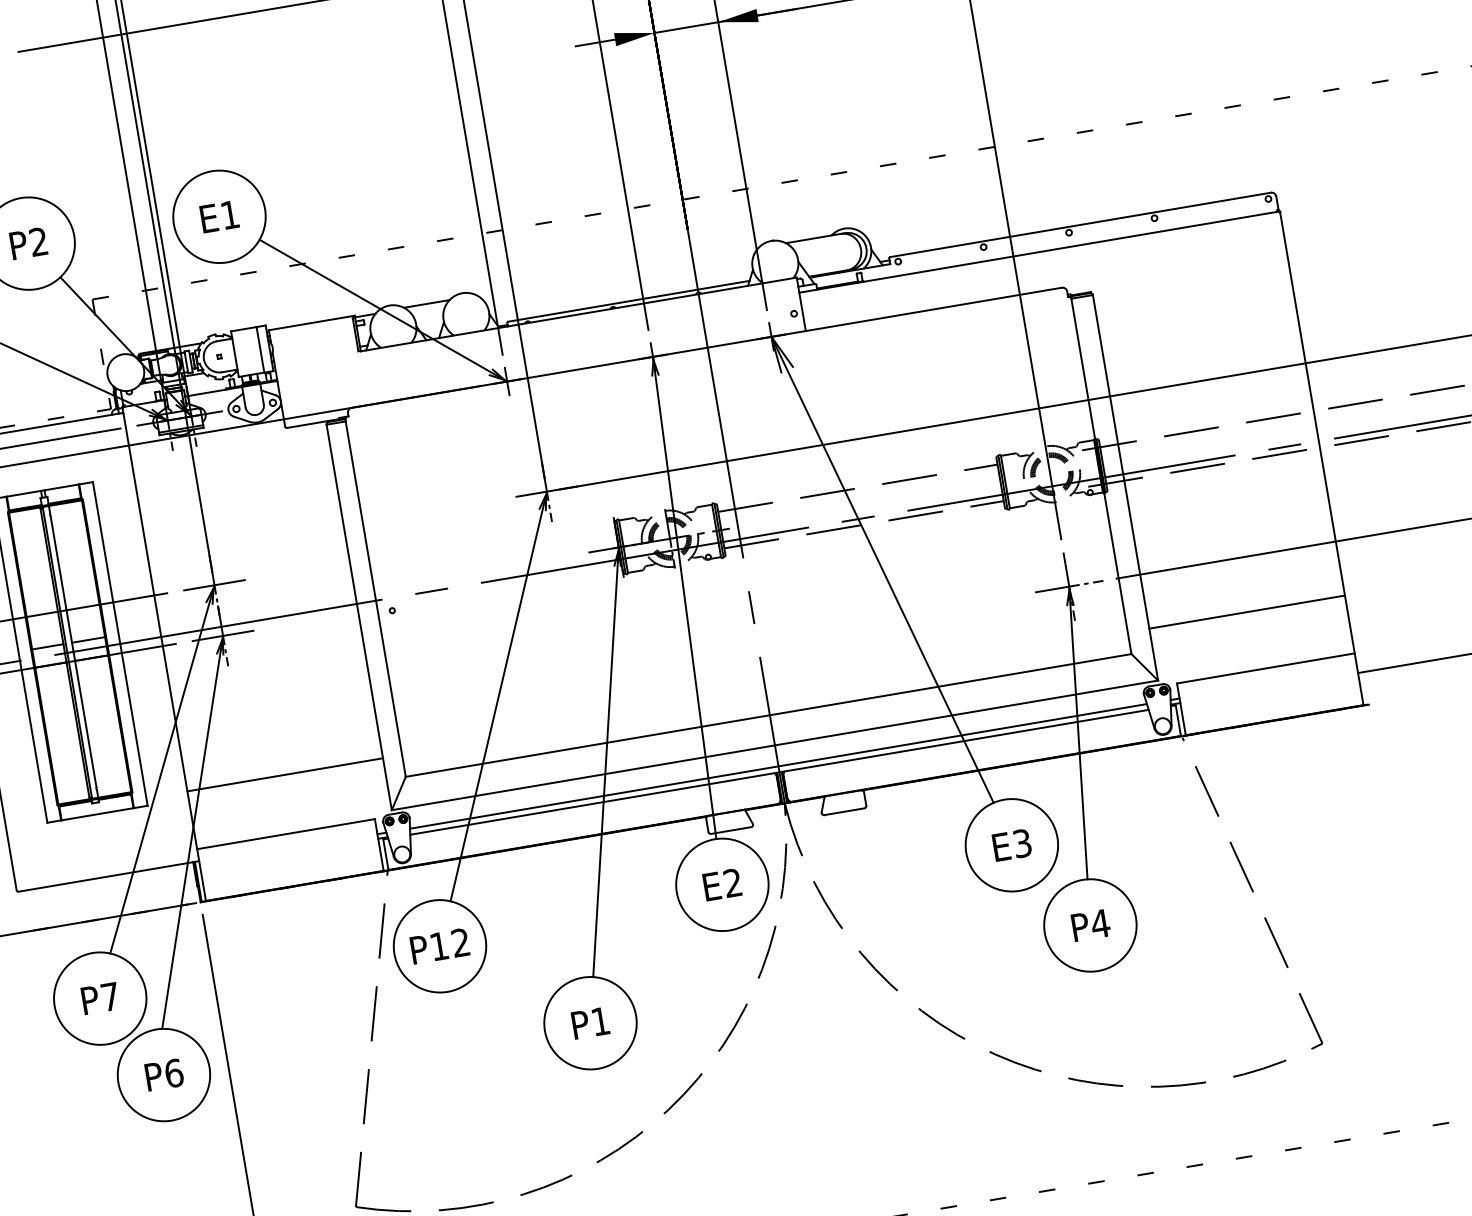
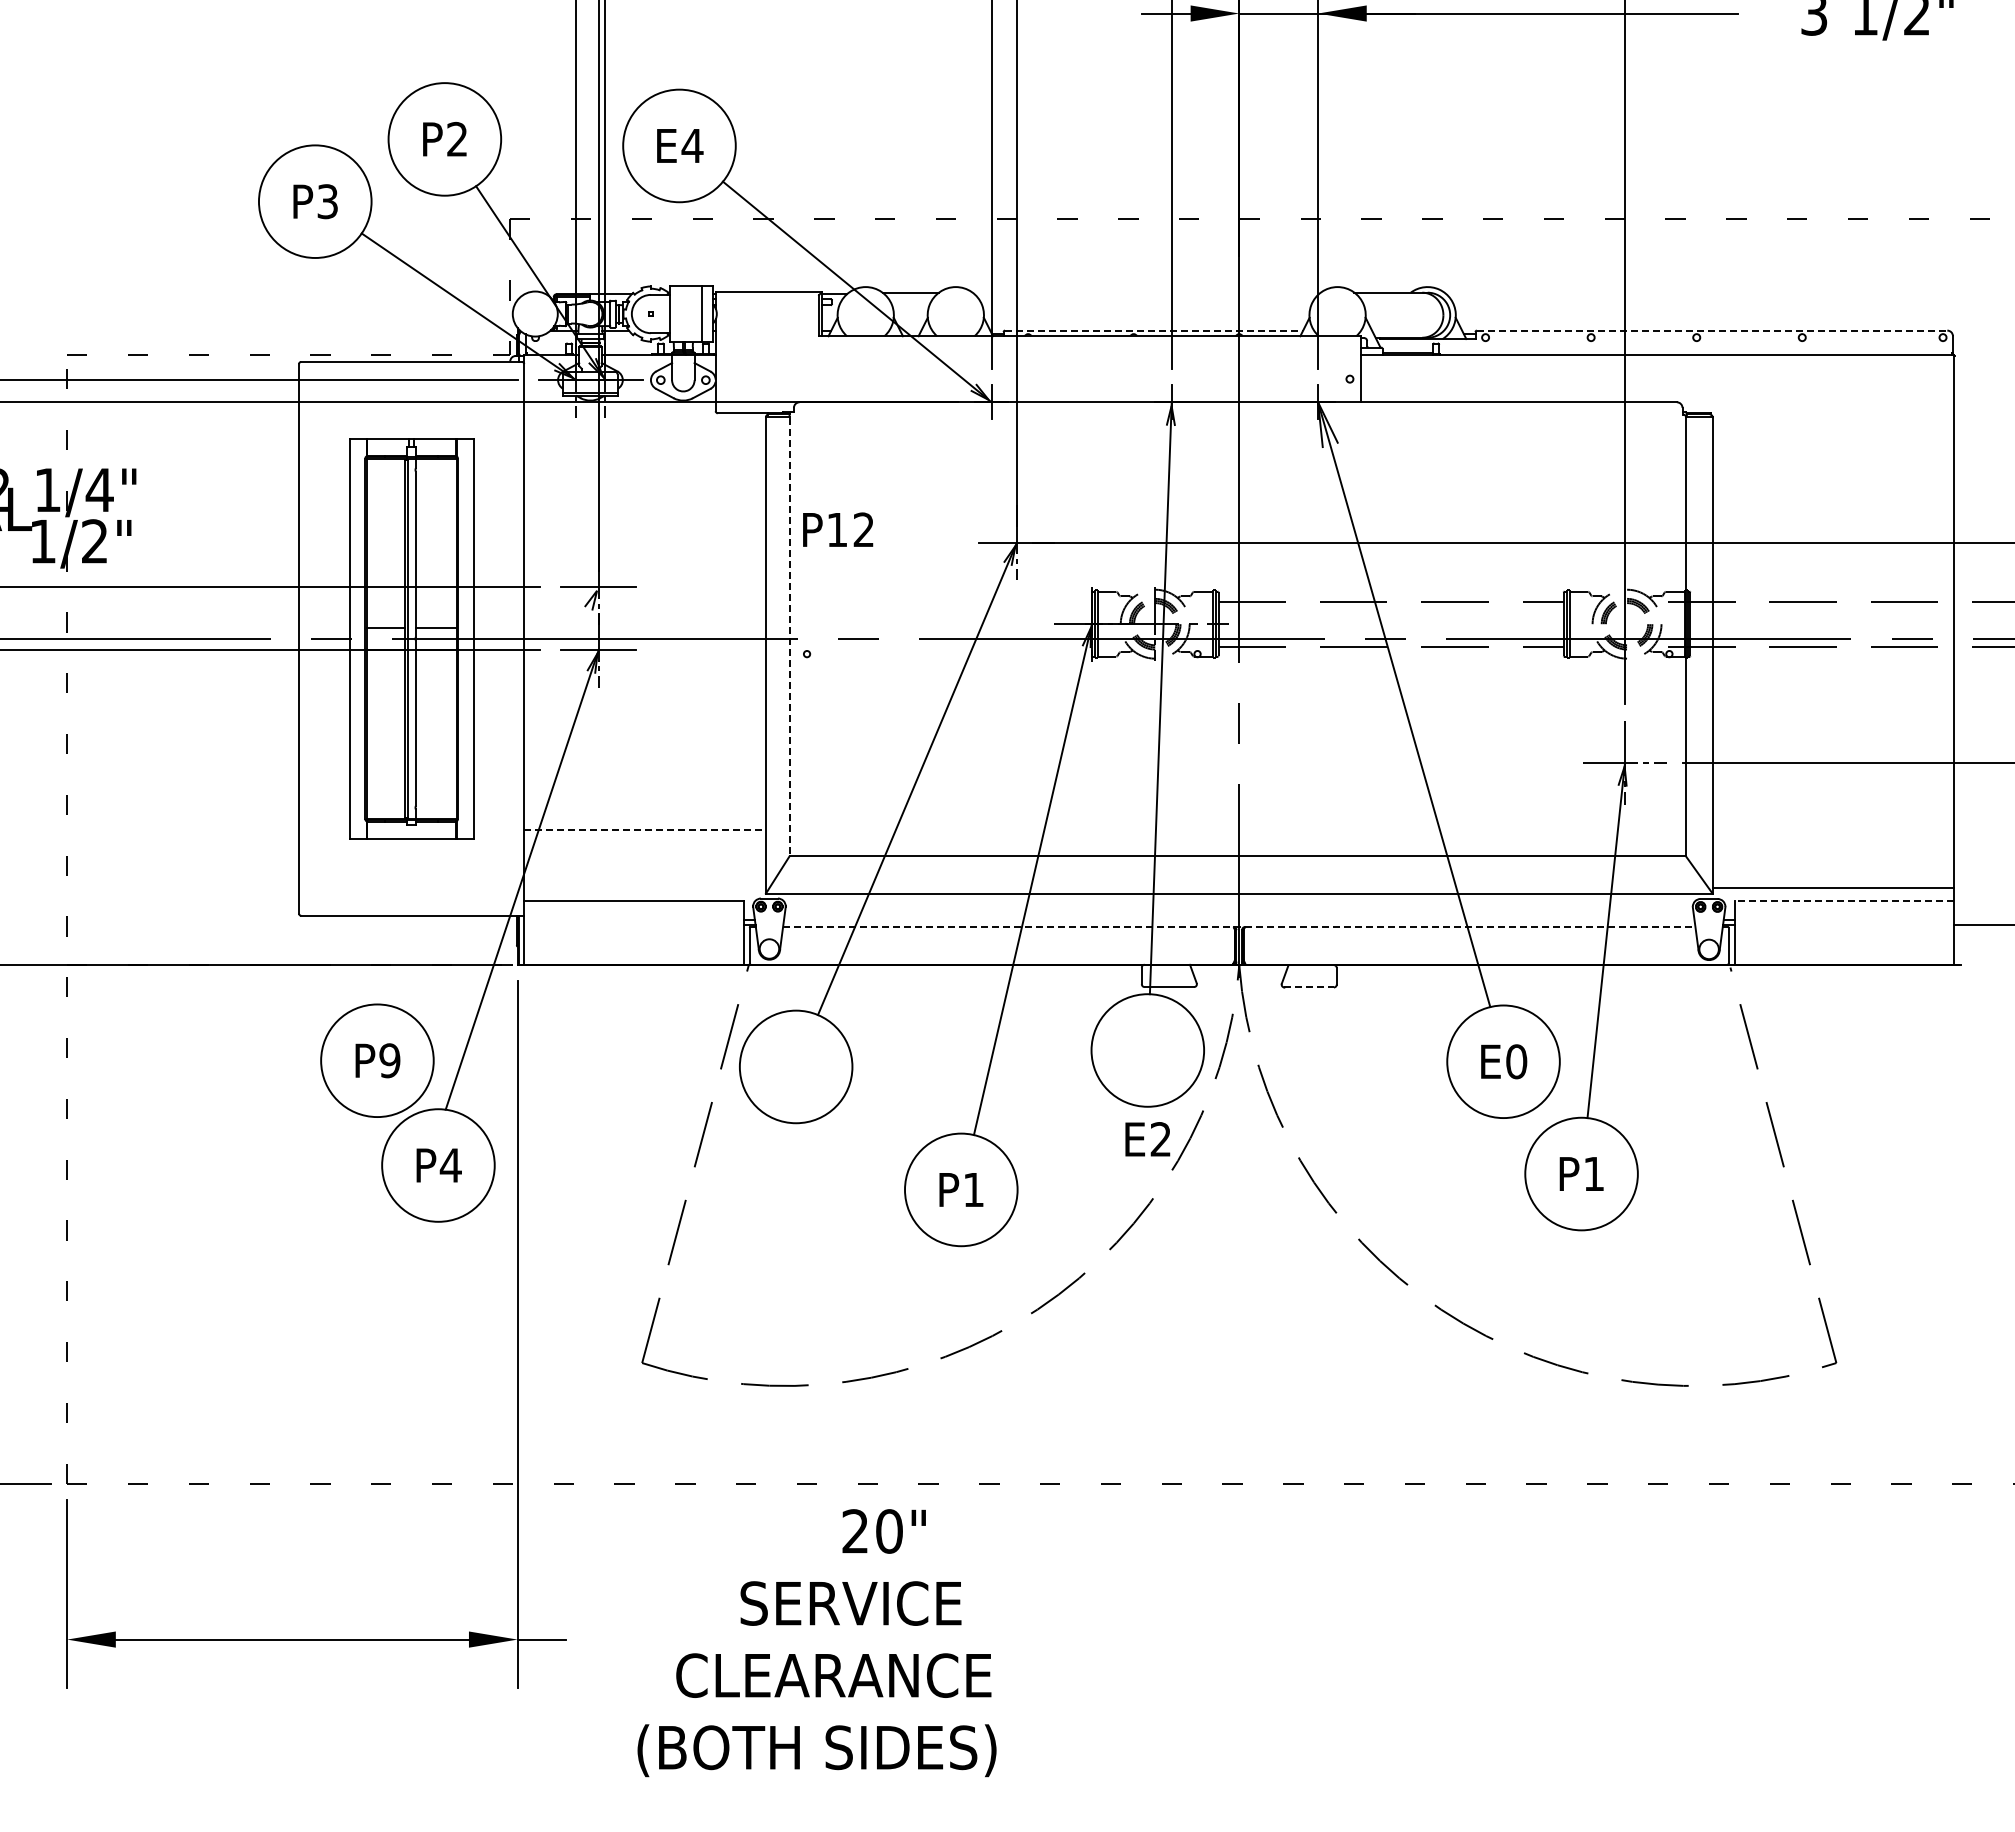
text: (229, 214) -> (692, 145), E1 -> E4
line: (1080, 224) -> (1712, 330), solid -> dashed
line: (629, 301) -> (1154, 330), solid -> dashed
line: (375, 599) -> (789, 637), solid -> dashed
line: (1247, 612) -> (1833, 887), moved
line: (1265, 668) -> (1844, 900), solid -> dashed
line: (778, 766) -> (1239, 919), removed
line: (162, 768) -> (498, 797), removed
line: (779, 771) -> (1239, 926), solid -> dashed
line: (285, 774) -> (645, 829), solid -> dashed
line: (844, 811) -> (1309, 987), solid -> dashed
text: (1022, 843) -> (1516, 1061), E3 -> E0
text: (722, 884) -> (1147, 1139), moved
text: (1100, 923) -> (1594, 1173), P4 -> P1
text: (440, 945) -> (838, 529), moved
text: (109, 996) -> (389, 1060), P7 -> P9
text: (173, 1073) -> (450, 1165), P6 -> P4

